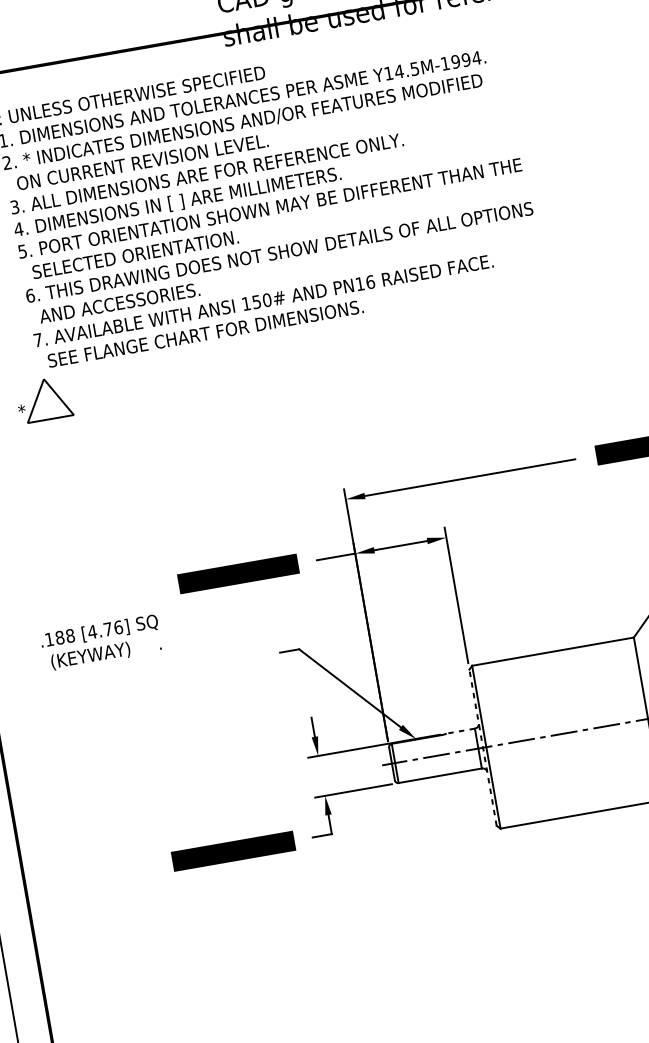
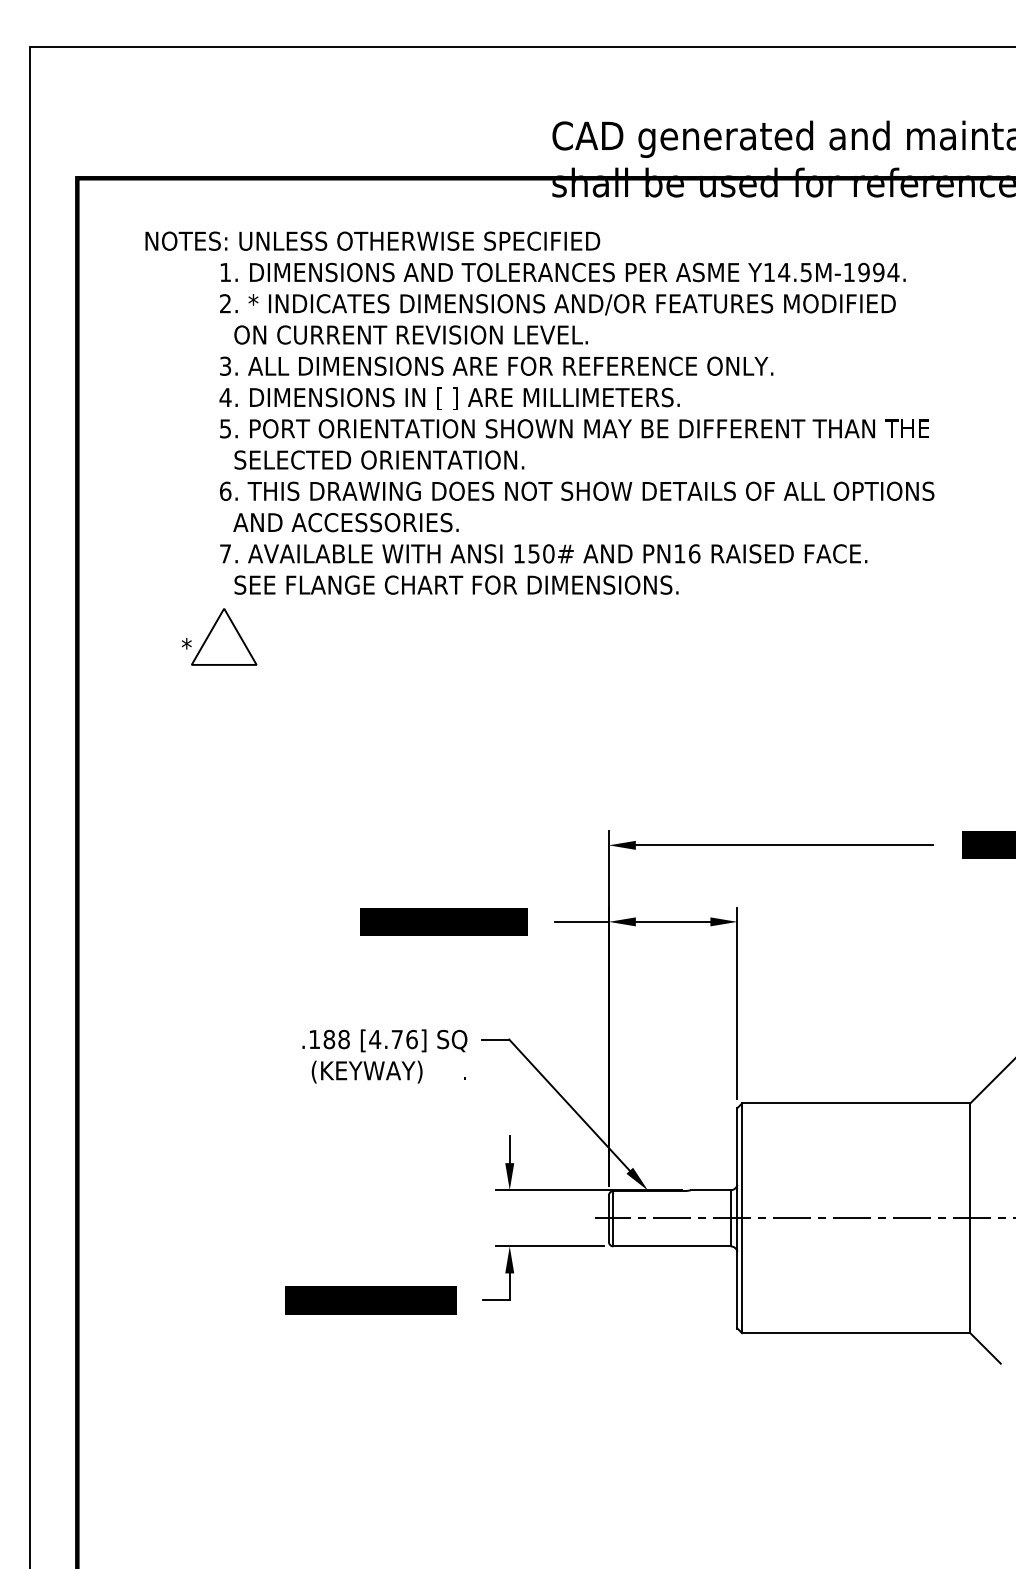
text: (101, 642) -> (384, 1056), moved
line: (460, 731) -> (710, 1190), dashed -> solid
line: (483, 747) -> (737, 1217), dashed -> solid

